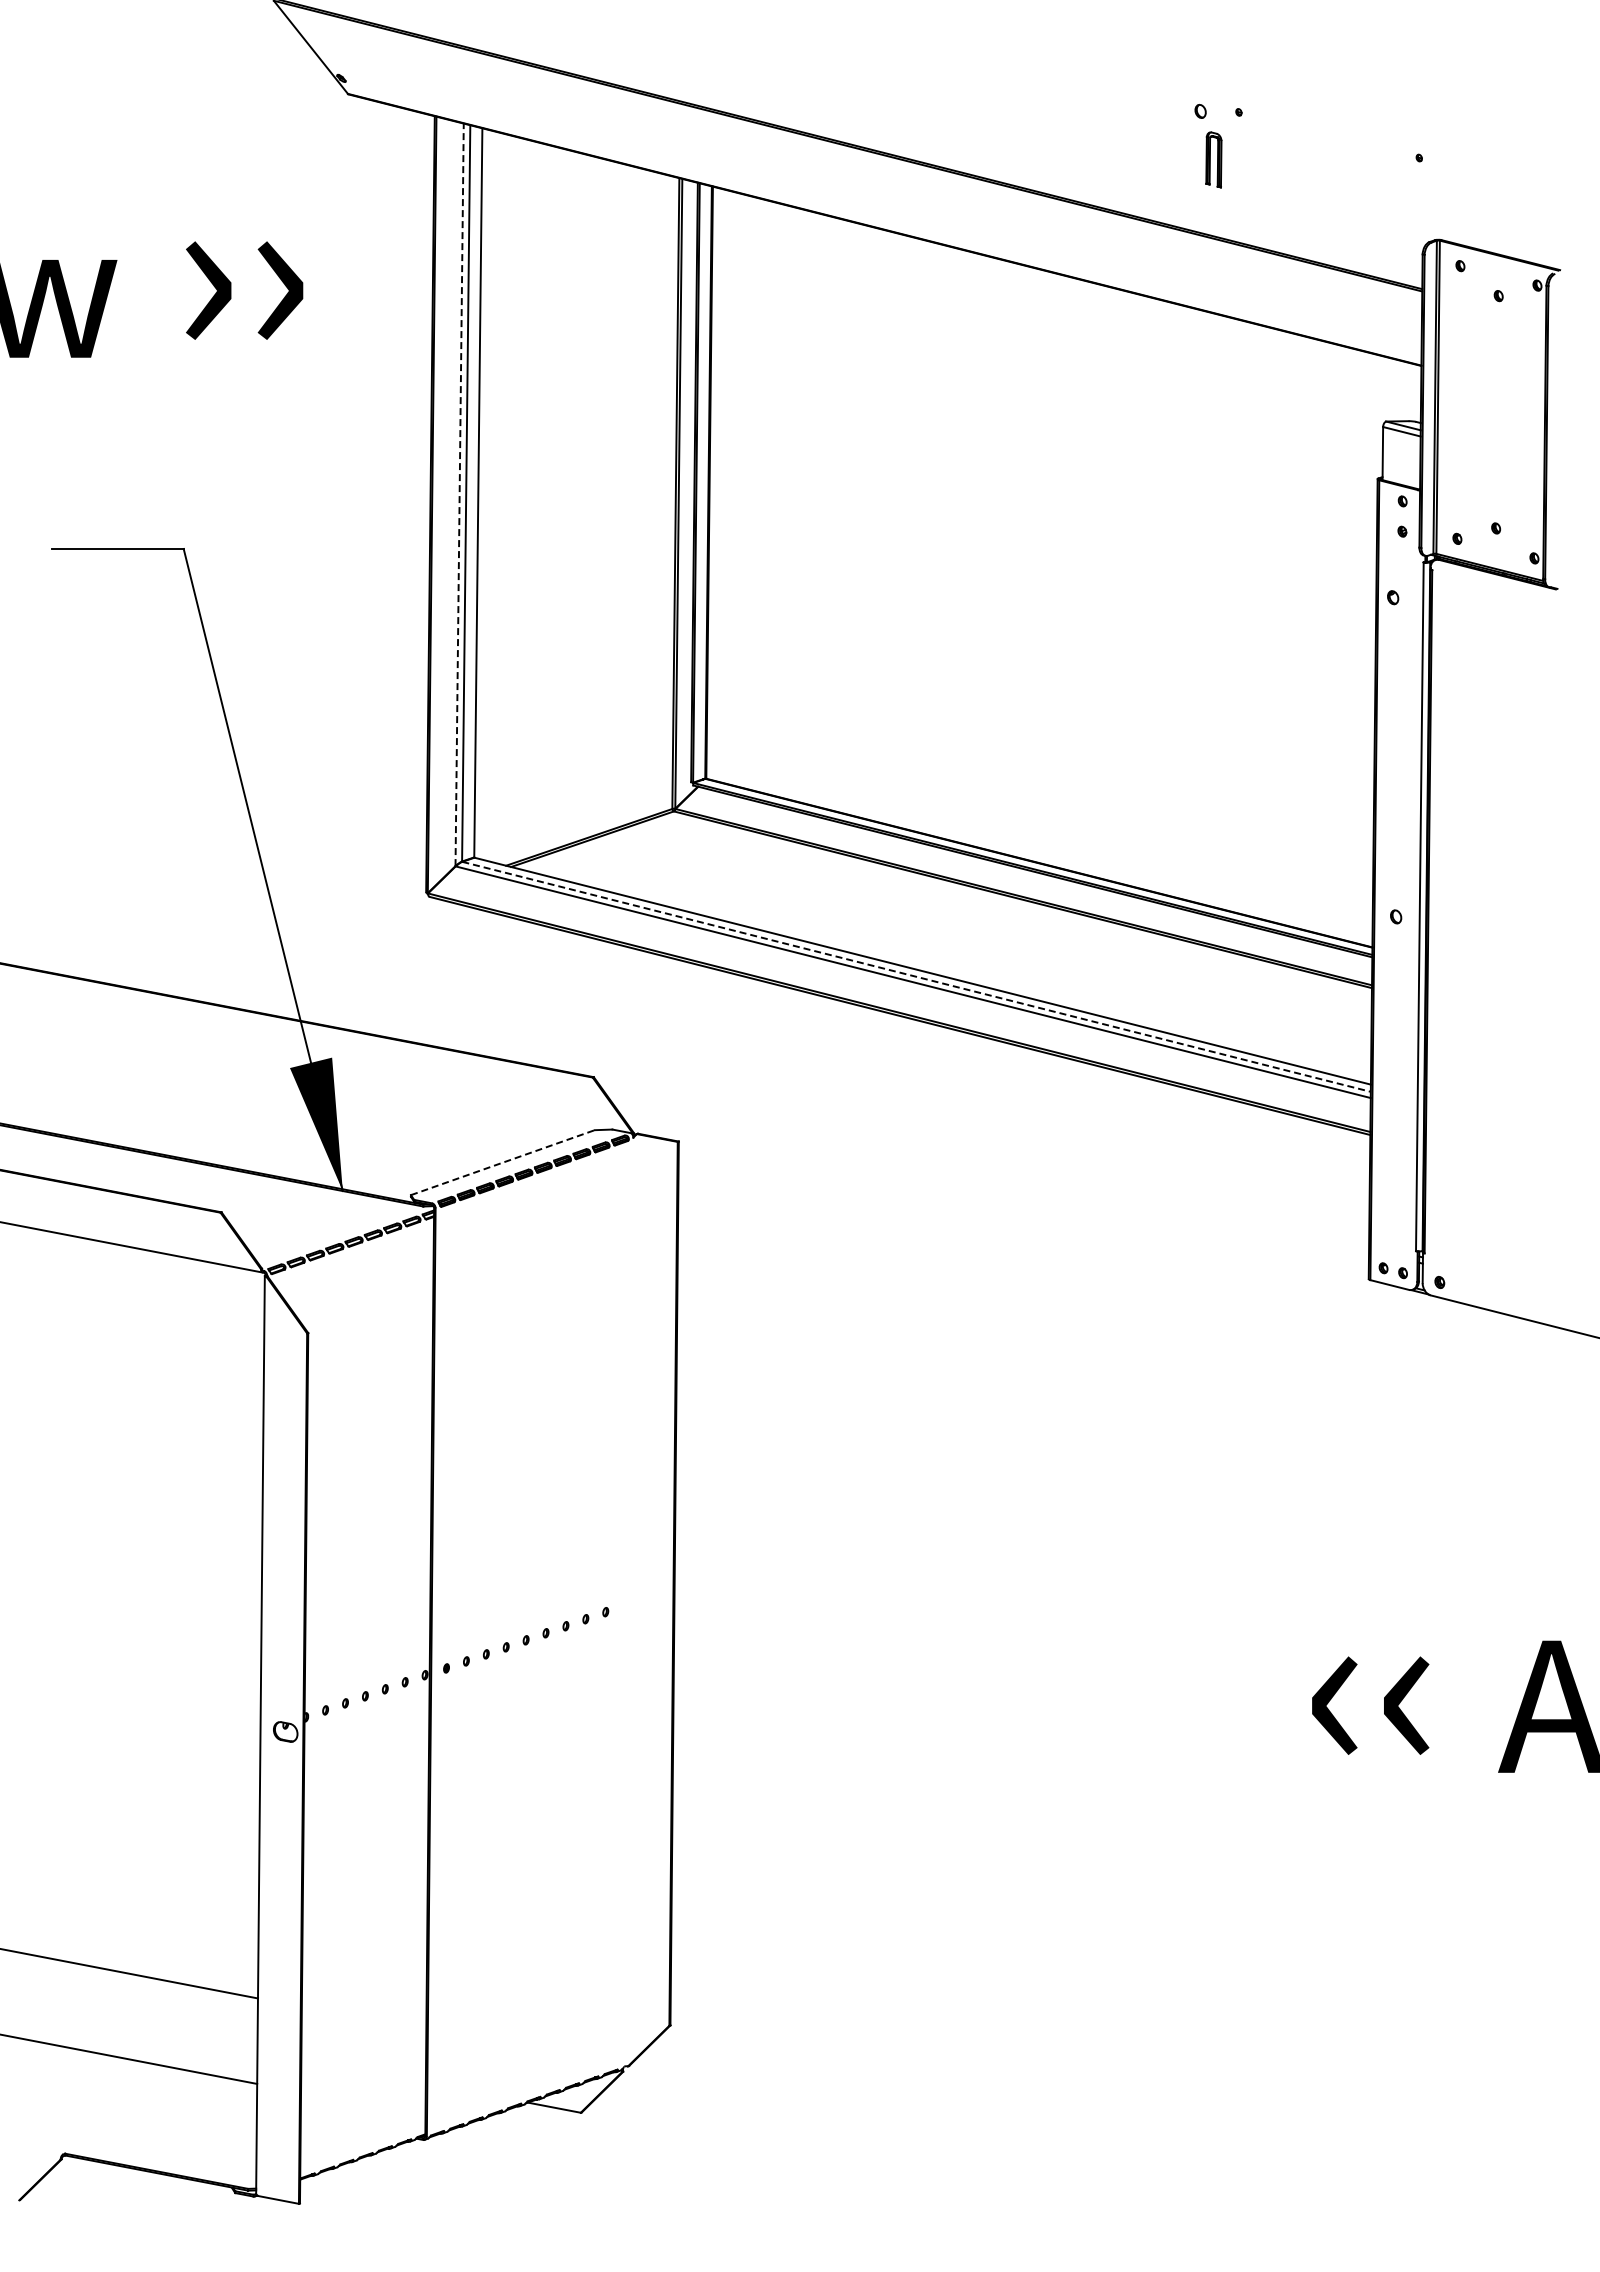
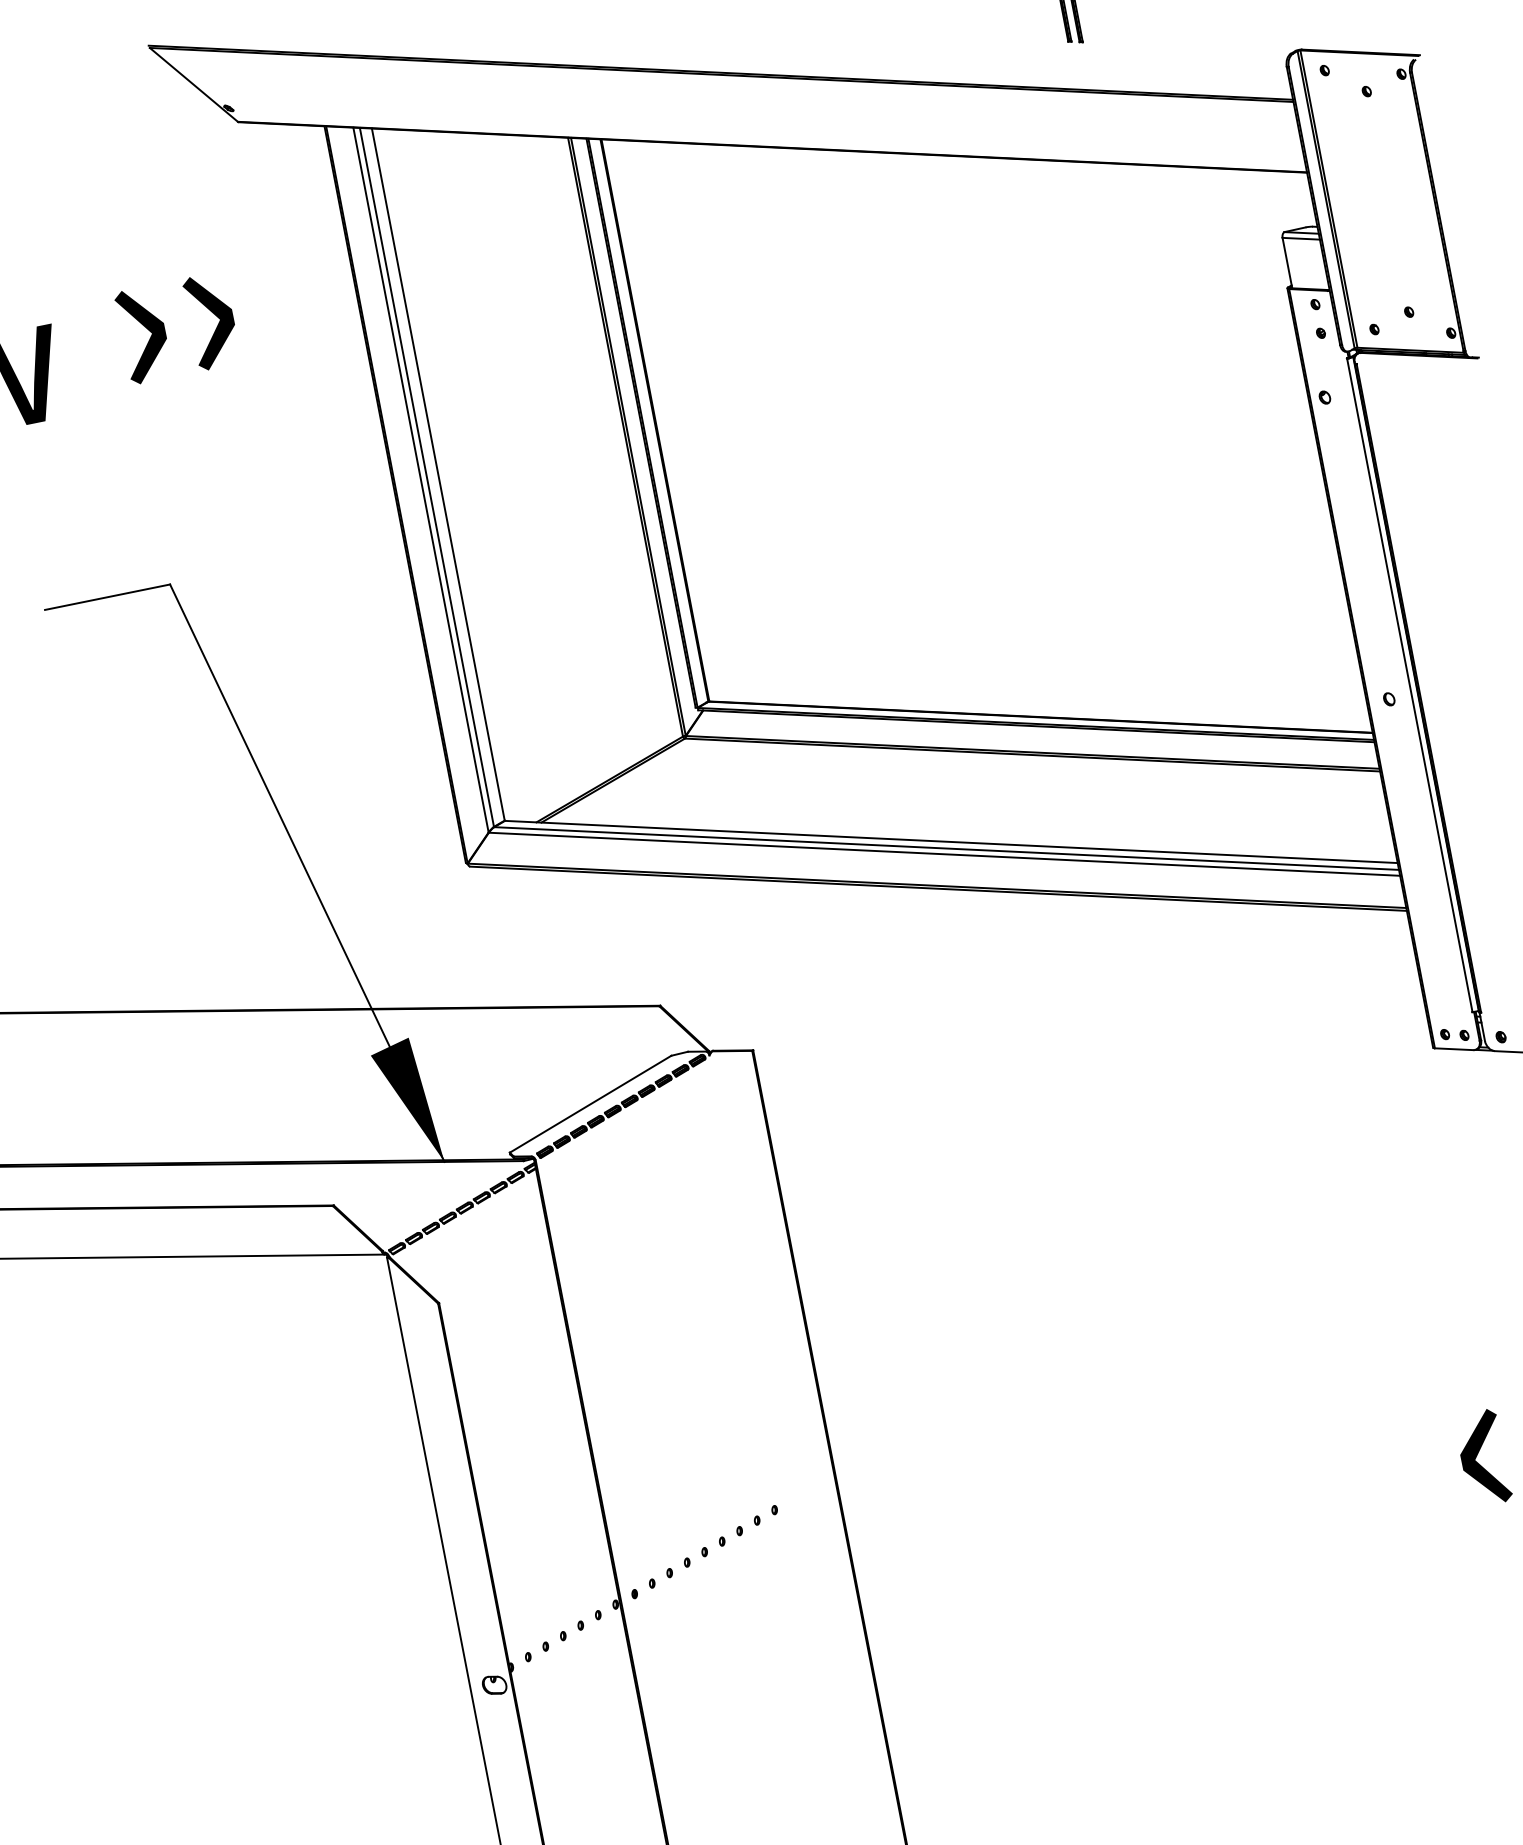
line: (459, 494) -> (420, 479), dashed -> solid
line: (916, 976) -> (946, 848), dashed -> solid
line: (503, 1162) -> (591, 1103), dashed -> solid

